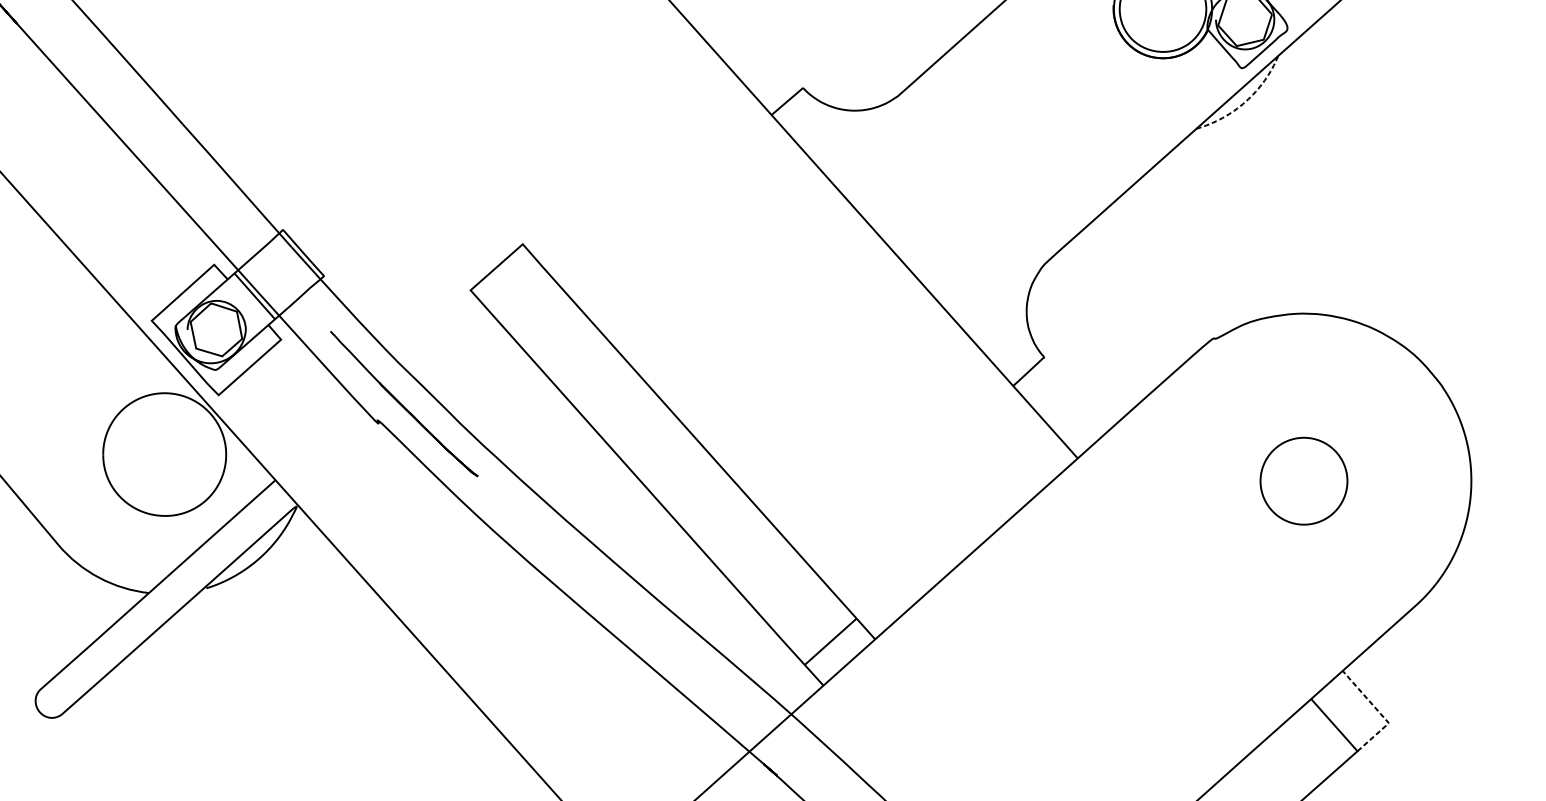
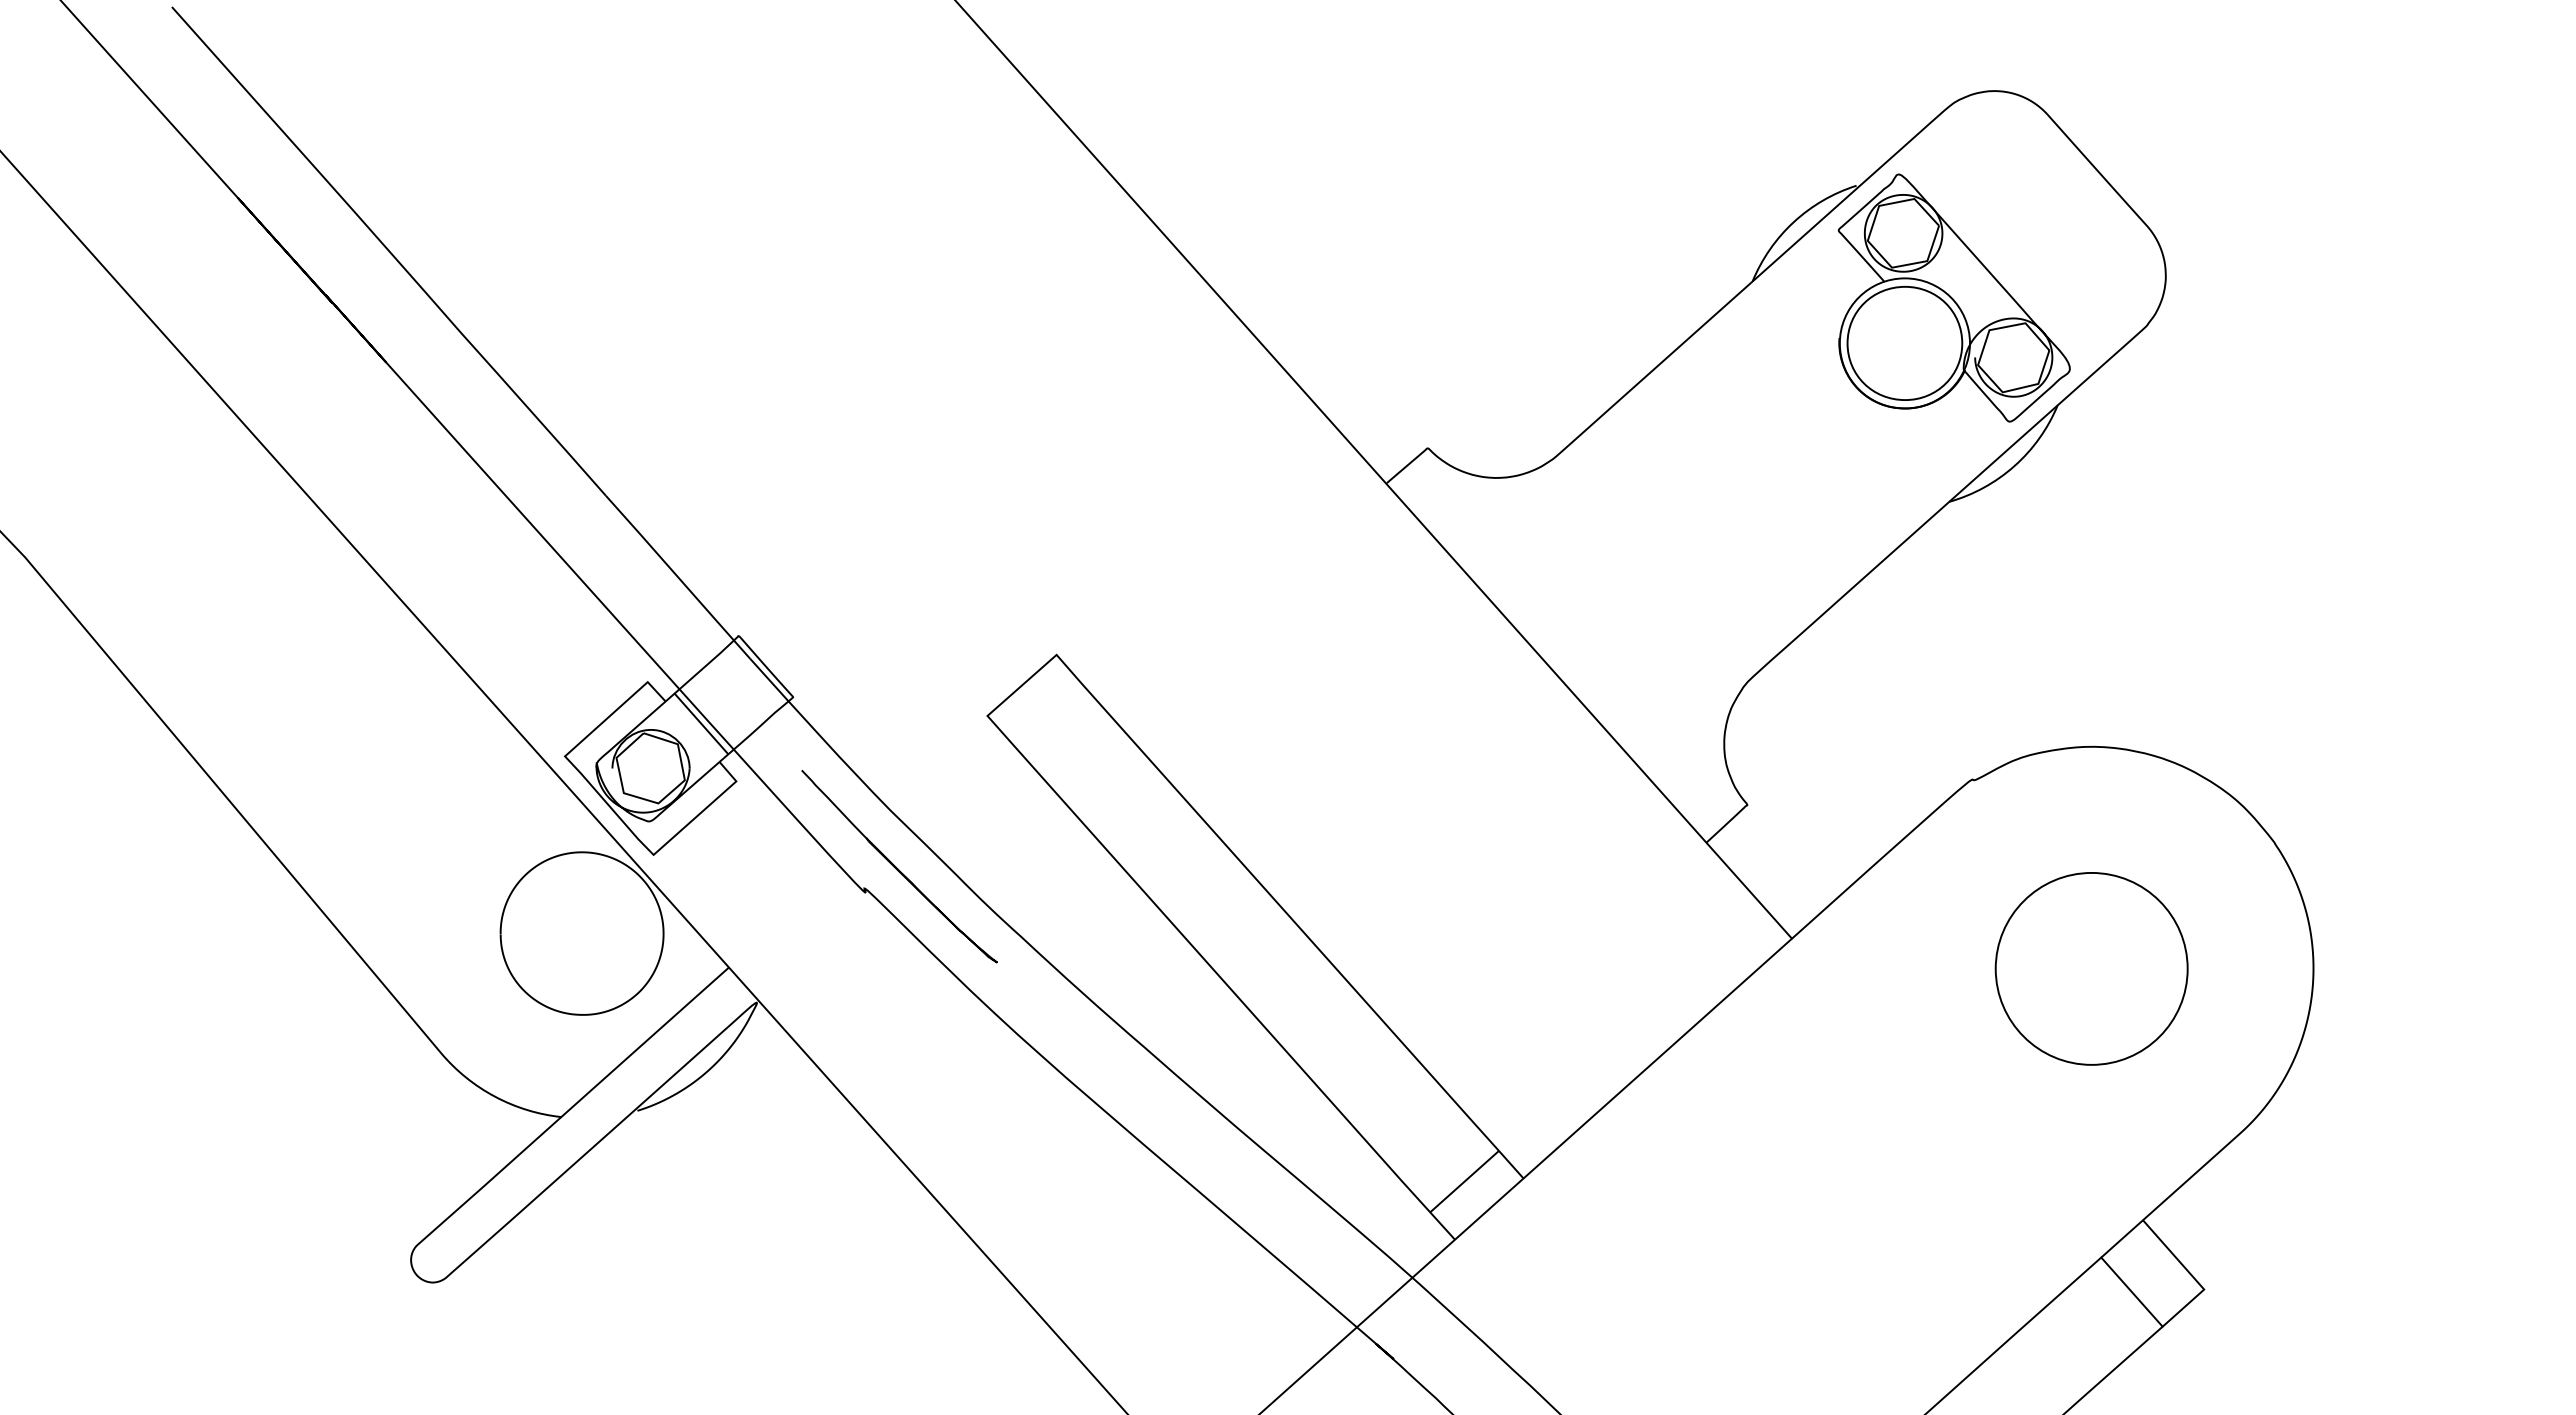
arc: (1245, 102) -> (2014, 466), dashed -> solid
circle: (1303, 480) -> (2091, 968), size x1.67
line: (1380, 713) -> (2192, 1276), dashed -> solid

